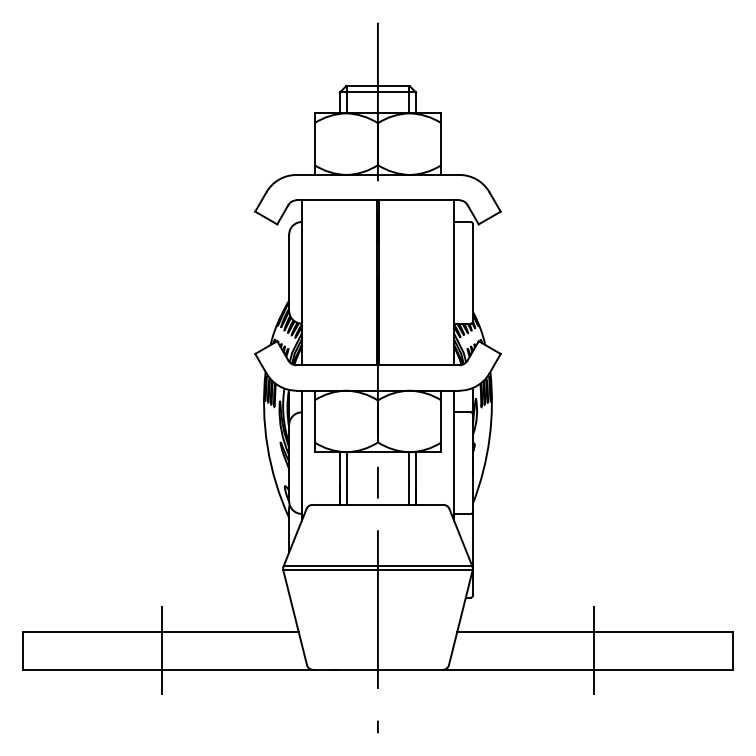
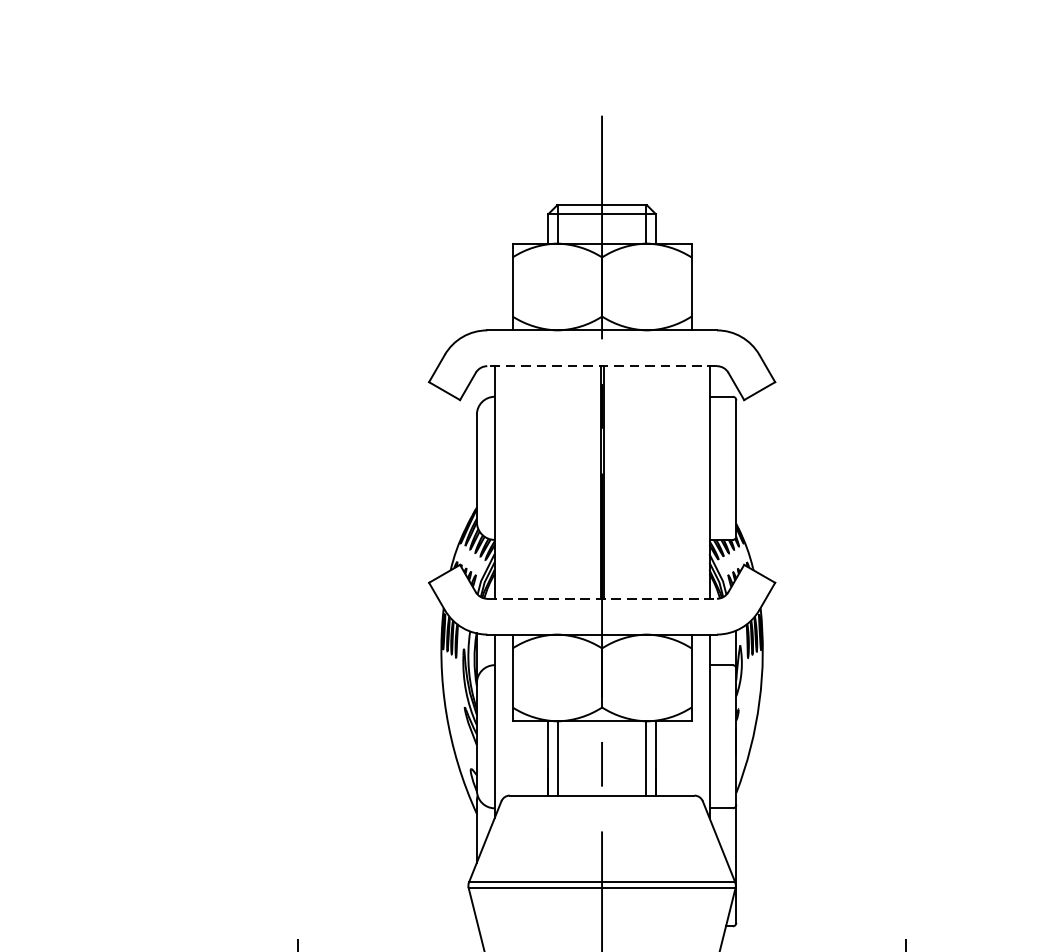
line: (377, 200) -> (601, 366), solid -> dashed
line: (378, 365) -> (602, 599), solid -> dashed

